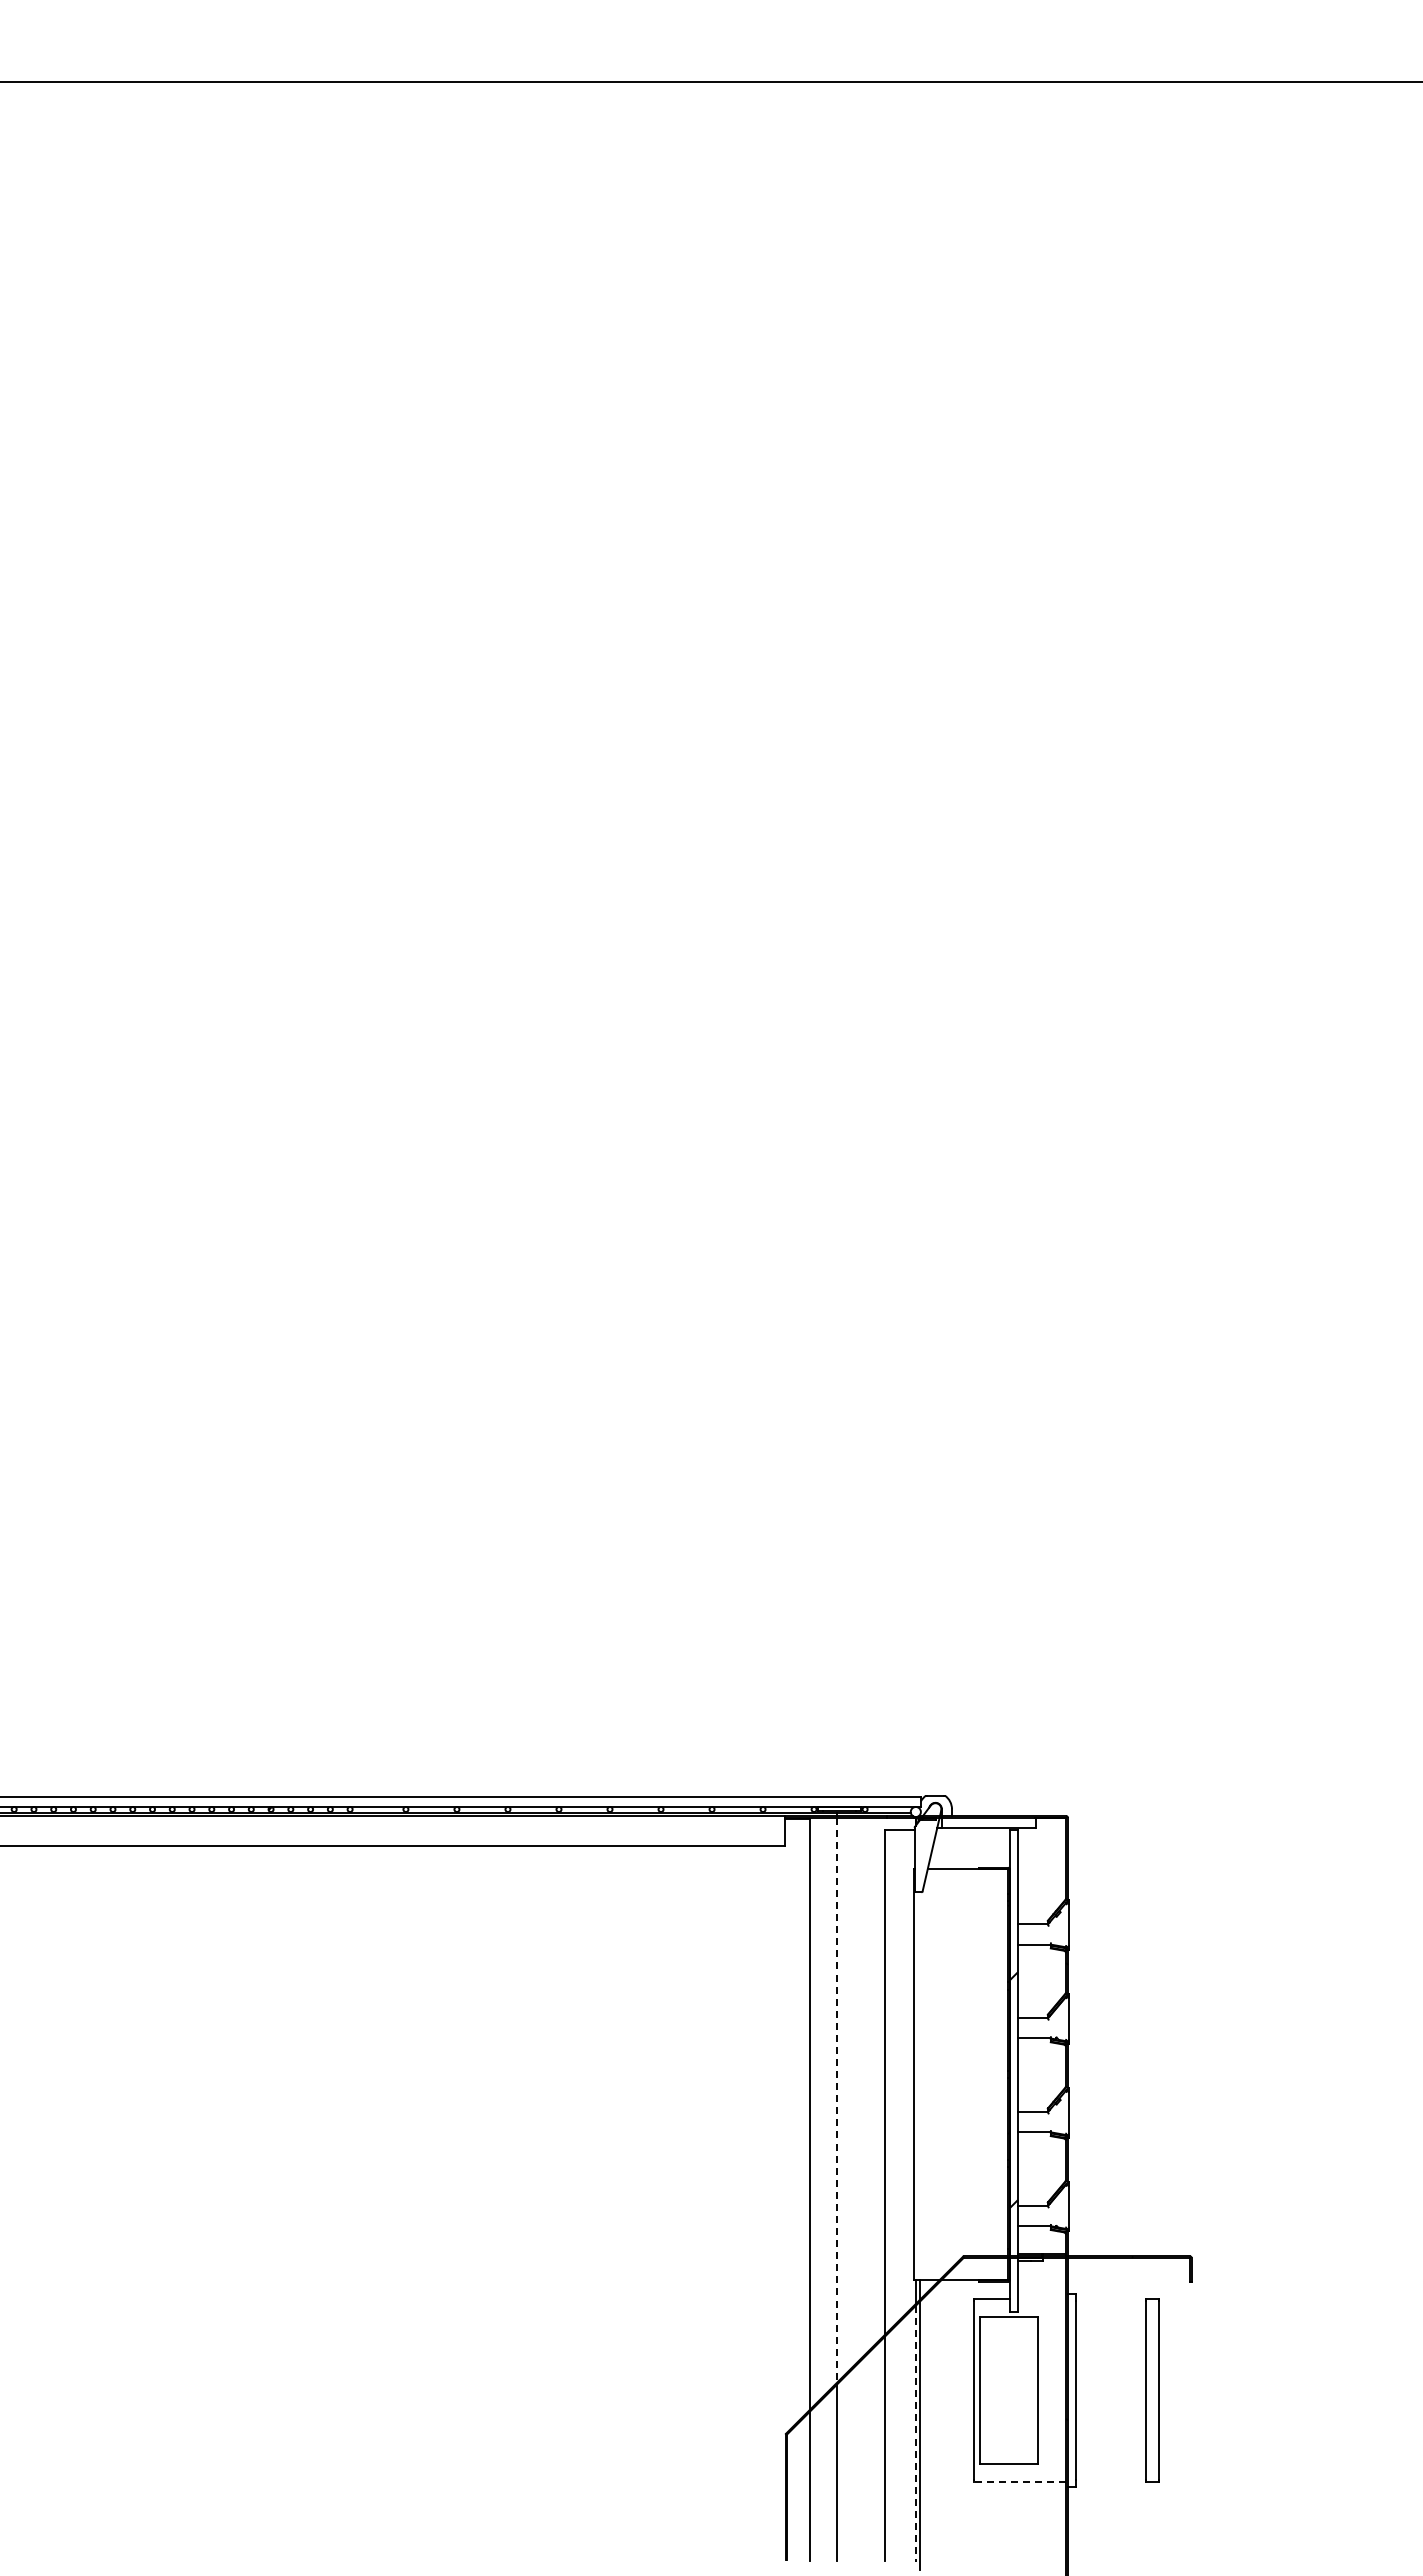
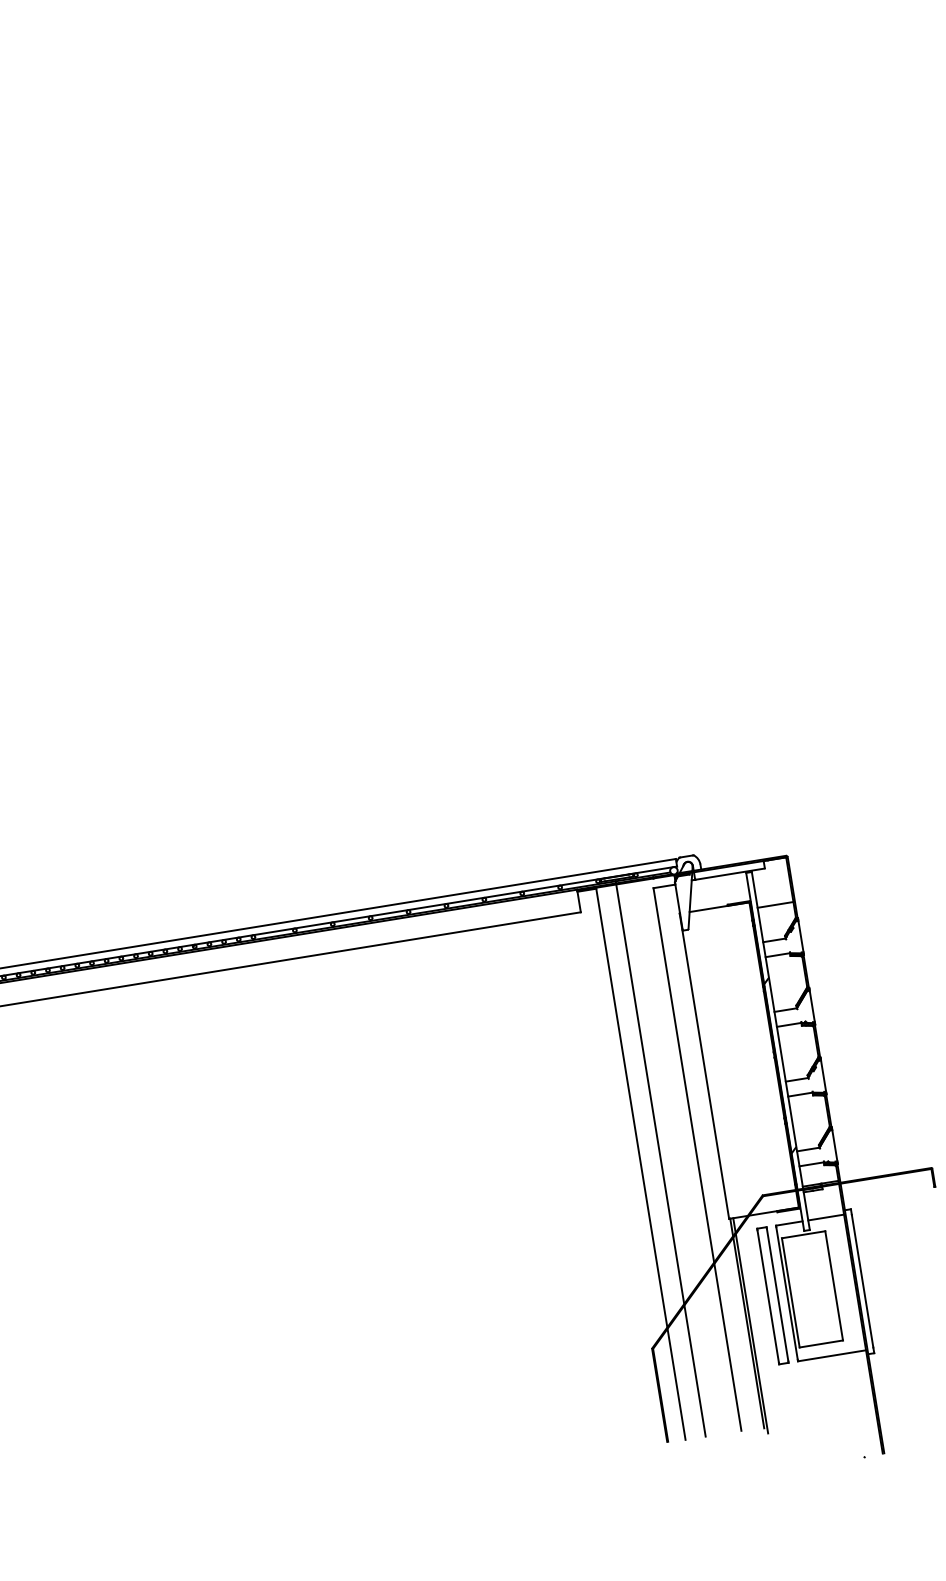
line: (1041, 1878) -> (775, 905), added
line: (837, 2100) -> (650, 1094), dashed -> solid
line: (1041, 2299) -> (825, 1217), added
part: (1152, 2390) -> (772, 1295), moved
line: (915, 2434) -> (748, 1333), dashed -> solid
line: (1020, 2481) -> (832, 1355), dashed -> solid

